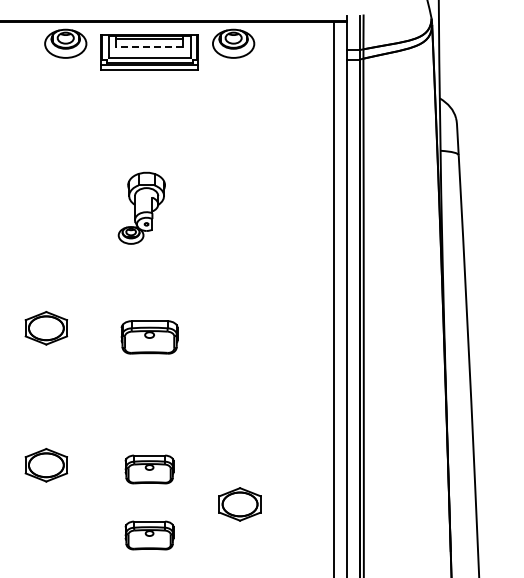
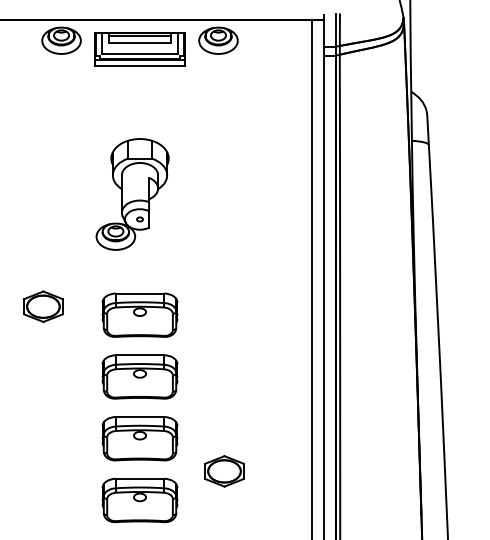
line: (149, 46) -> (139, 43), dashed -> solid
part: (141, 208) -> (132, 194), size x1.67
part: (149, 337) -> (139, 315), size x1.43
part: (149, 403) -> (139, 377), added
part: (46, 465) -> (43, 434), removed
part: (149, 469) -> (139, 438), size x1.67
part: (149, 535) -> (139, 500), size x1.67

